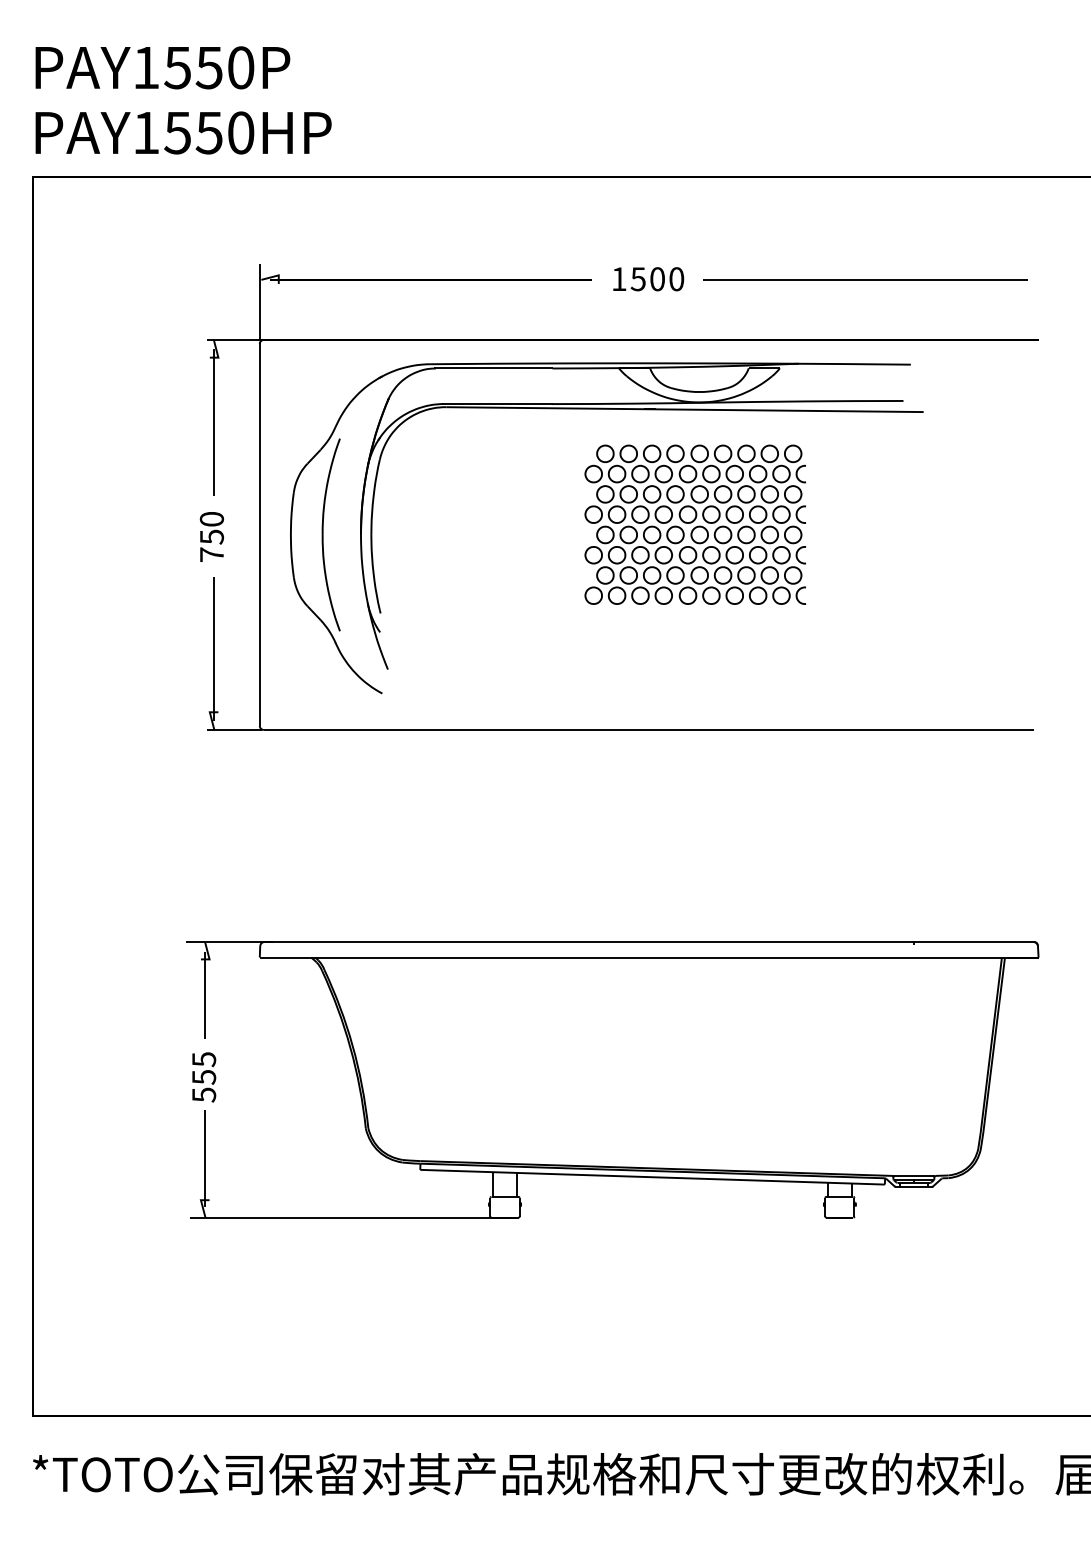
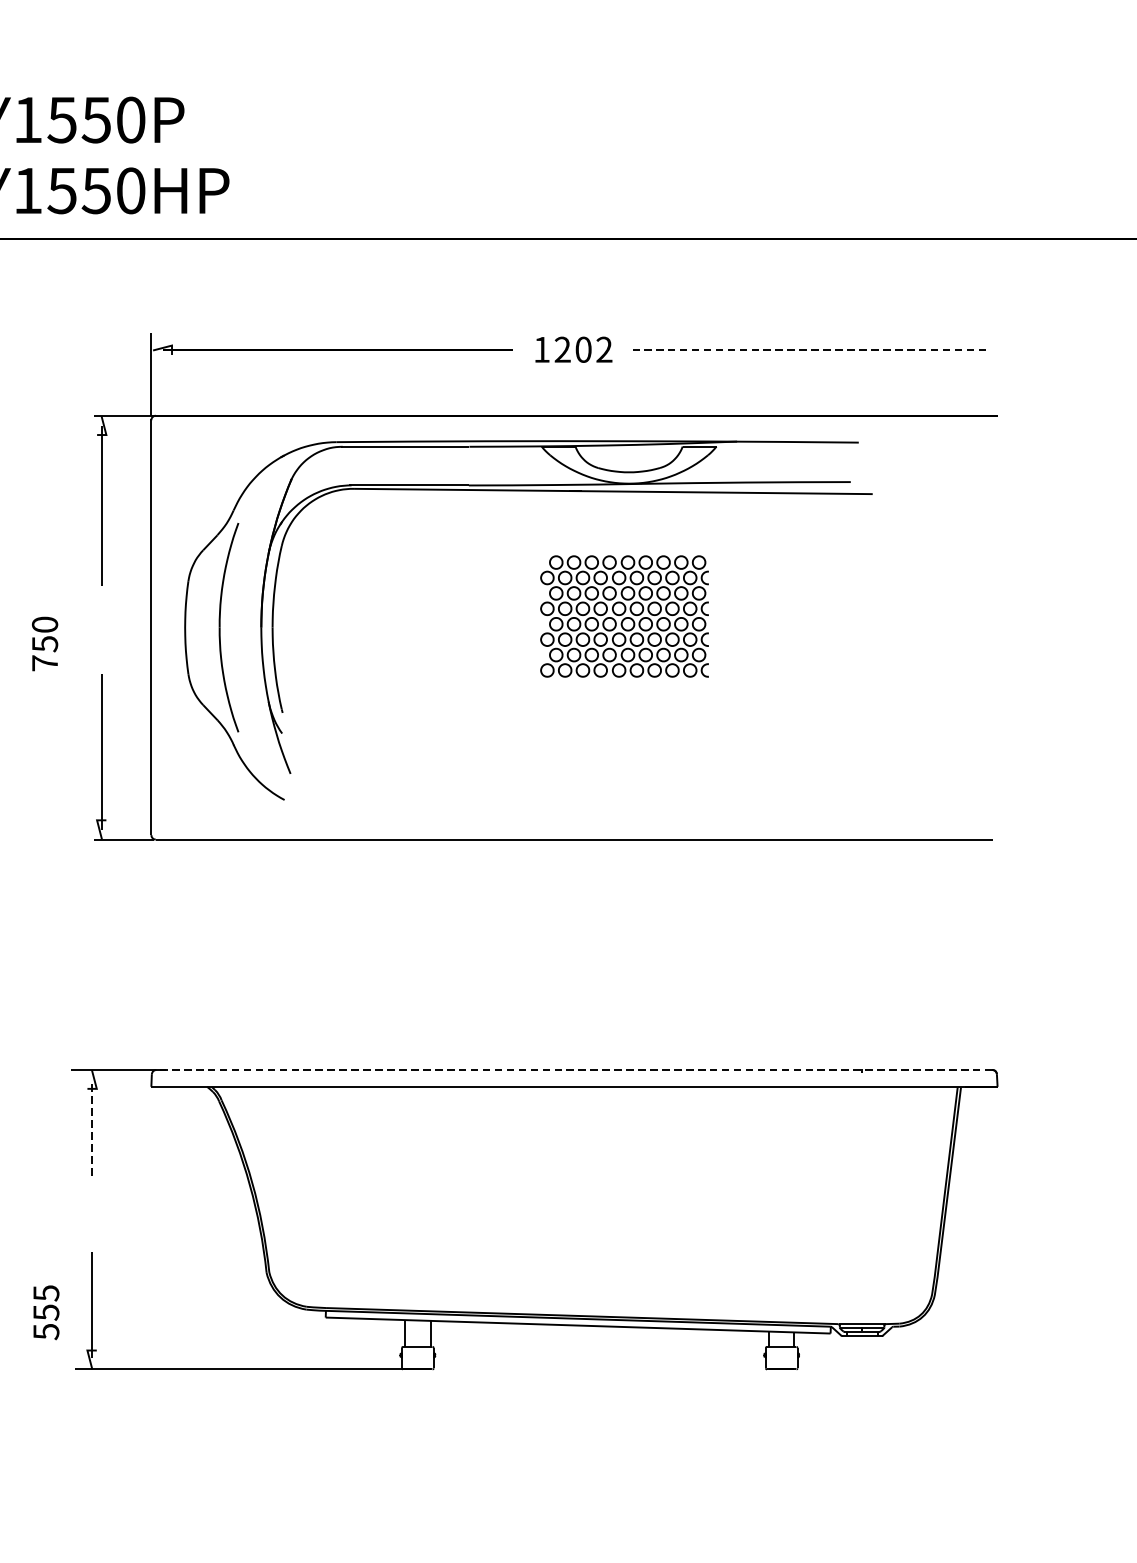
text: (637, 279) -> (561, 350), 5 -> 2
text: (676, 279) -> (604, 350), 0 -> 2
line: (865, 279) -> (809, 350), solid -> dashed
part: (695, 524) -> (624, 616), size x0.7
text: (211, 536) -> (44, 643), moved
line: (649, 942) -> (574, 1070), solid -> dashed
line: (205, 995) -> (92, 1128), solid -> dashed
text: (204, 1077) -> (46, 1312), moved

